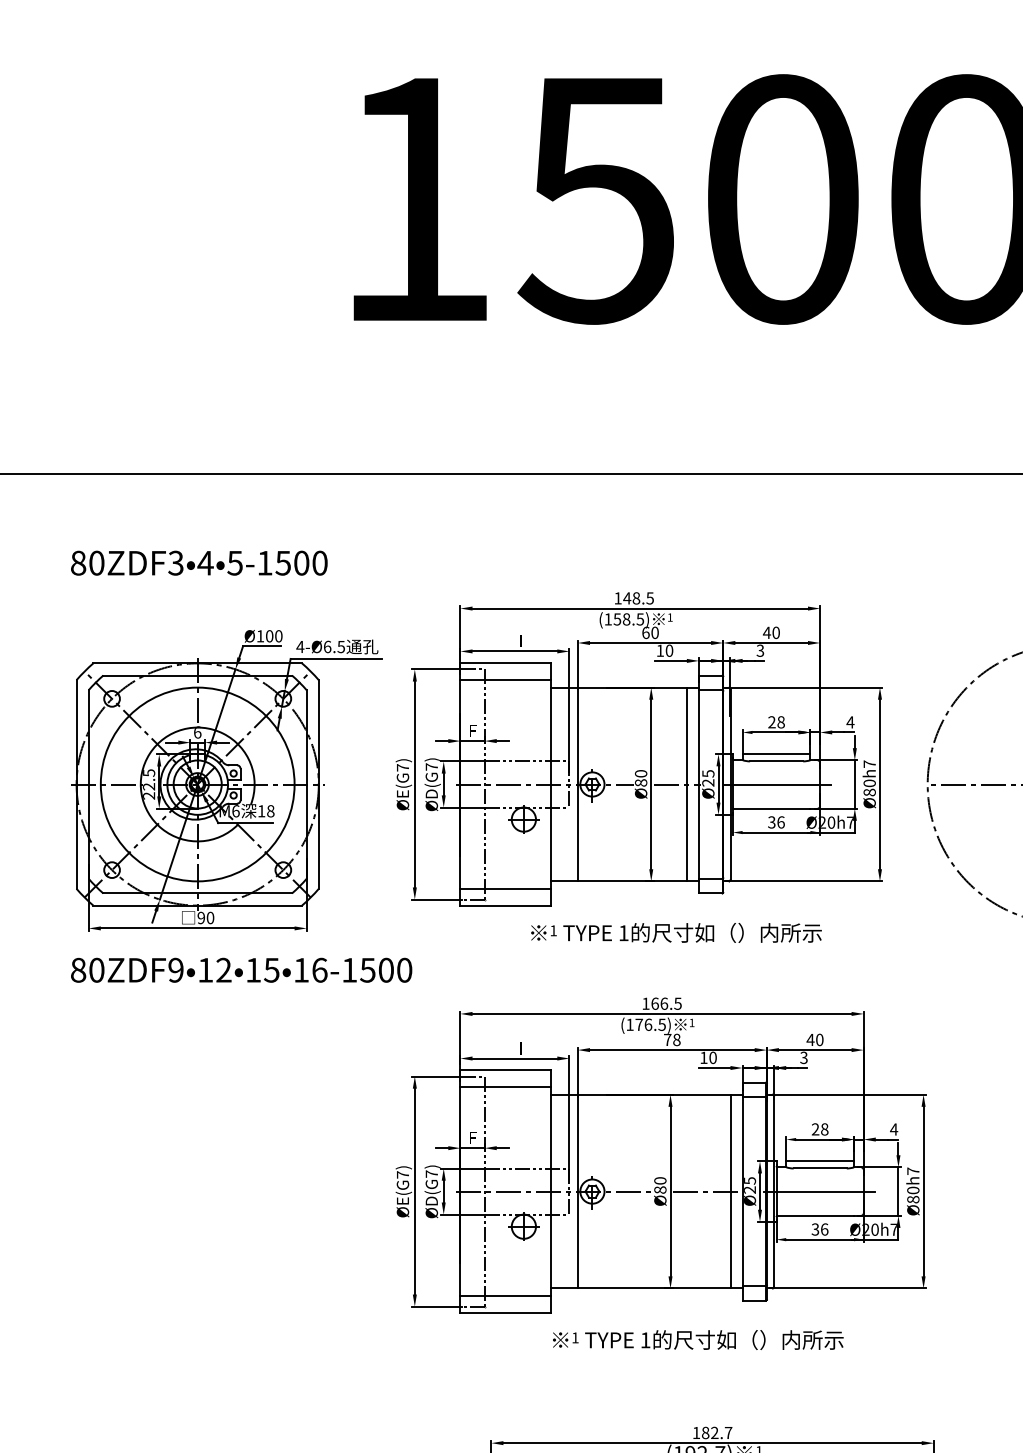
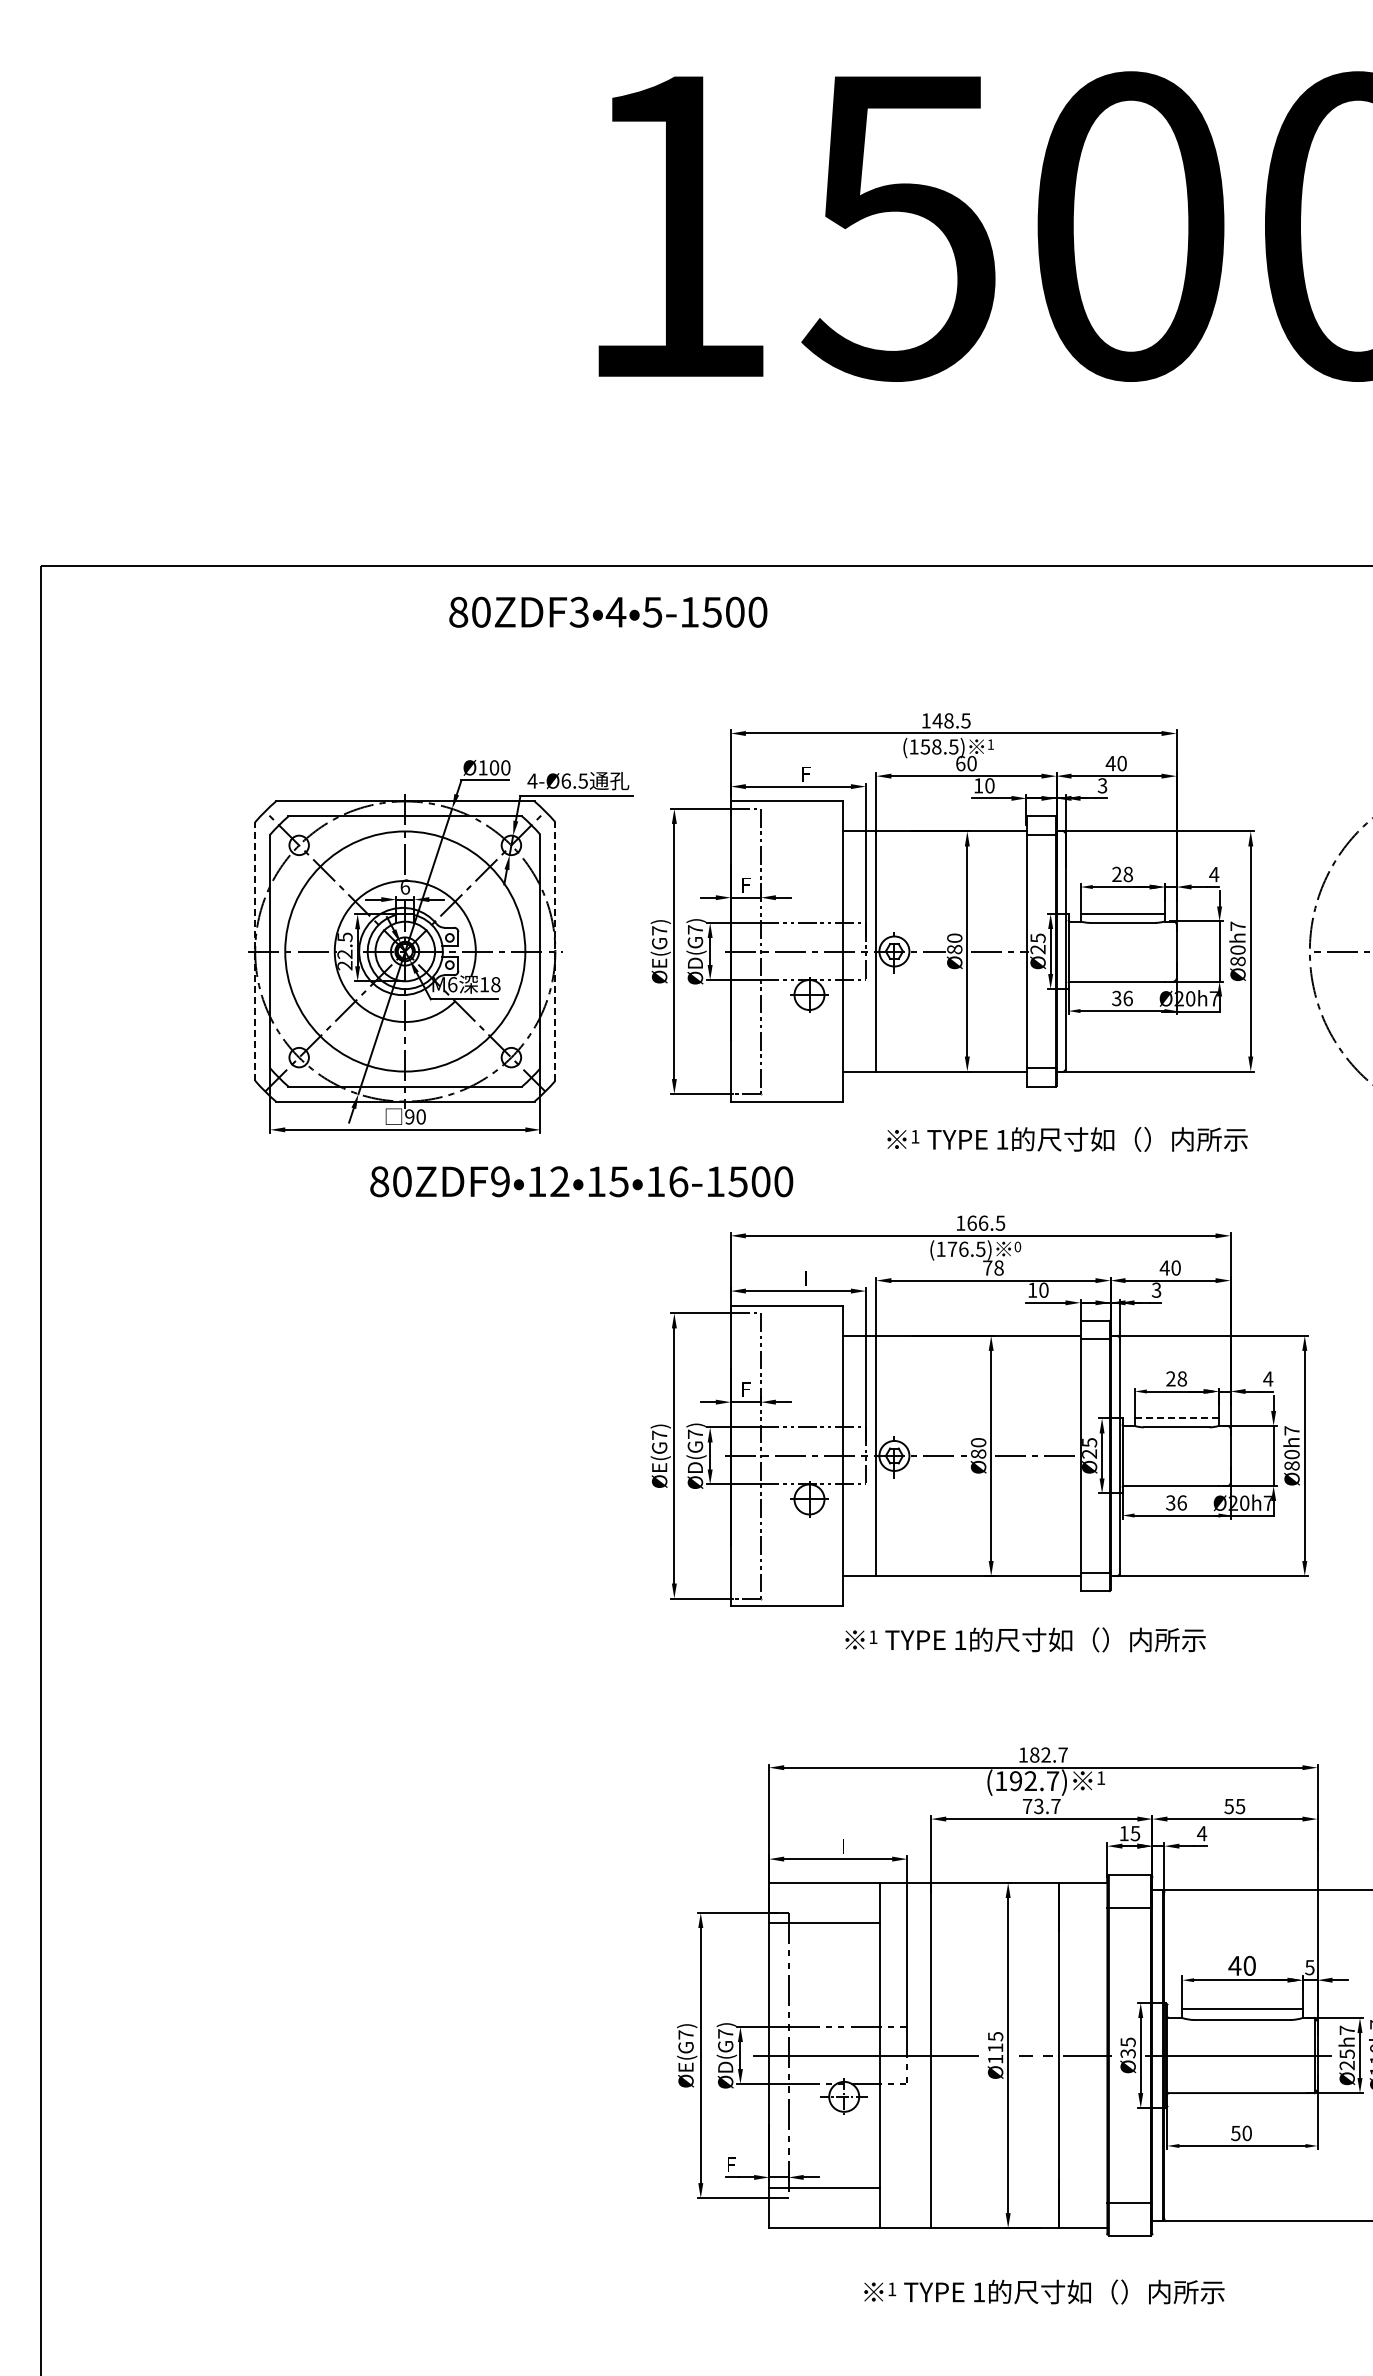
text: (199, 562) -> (608, 611), moved
text: (521, 641) -> (806, 774), I -> F
line: (505, 680) -> (786, 822), removed
line: (76, 784) -> (255, 951), solid -> dashed
line: (318, 784) -> (555, 951), solid -> dashed
line: (686, 784) -> (1011, 951), removed
line: (776, 784) -> (1122, 951), removed
line: (505, 888) -> (786, 1080), removed
text: (676, 932) -> (1067, 1139), moved
text: (241, 970) -> (581, 1181), moved
text: (691, 1022) -> (1017, 1246), 1 -> 0
line: (505, 1087) -> (786, 1326), removed
line: (820, 1161) -> (1176, 1418), solid -> dashed
line: (730, 1191) -> (1065, 1455), removed
line: (819, 1191) -> (1175, 1455), removed
line: (505, 1296) -> (786, 1585), removed

